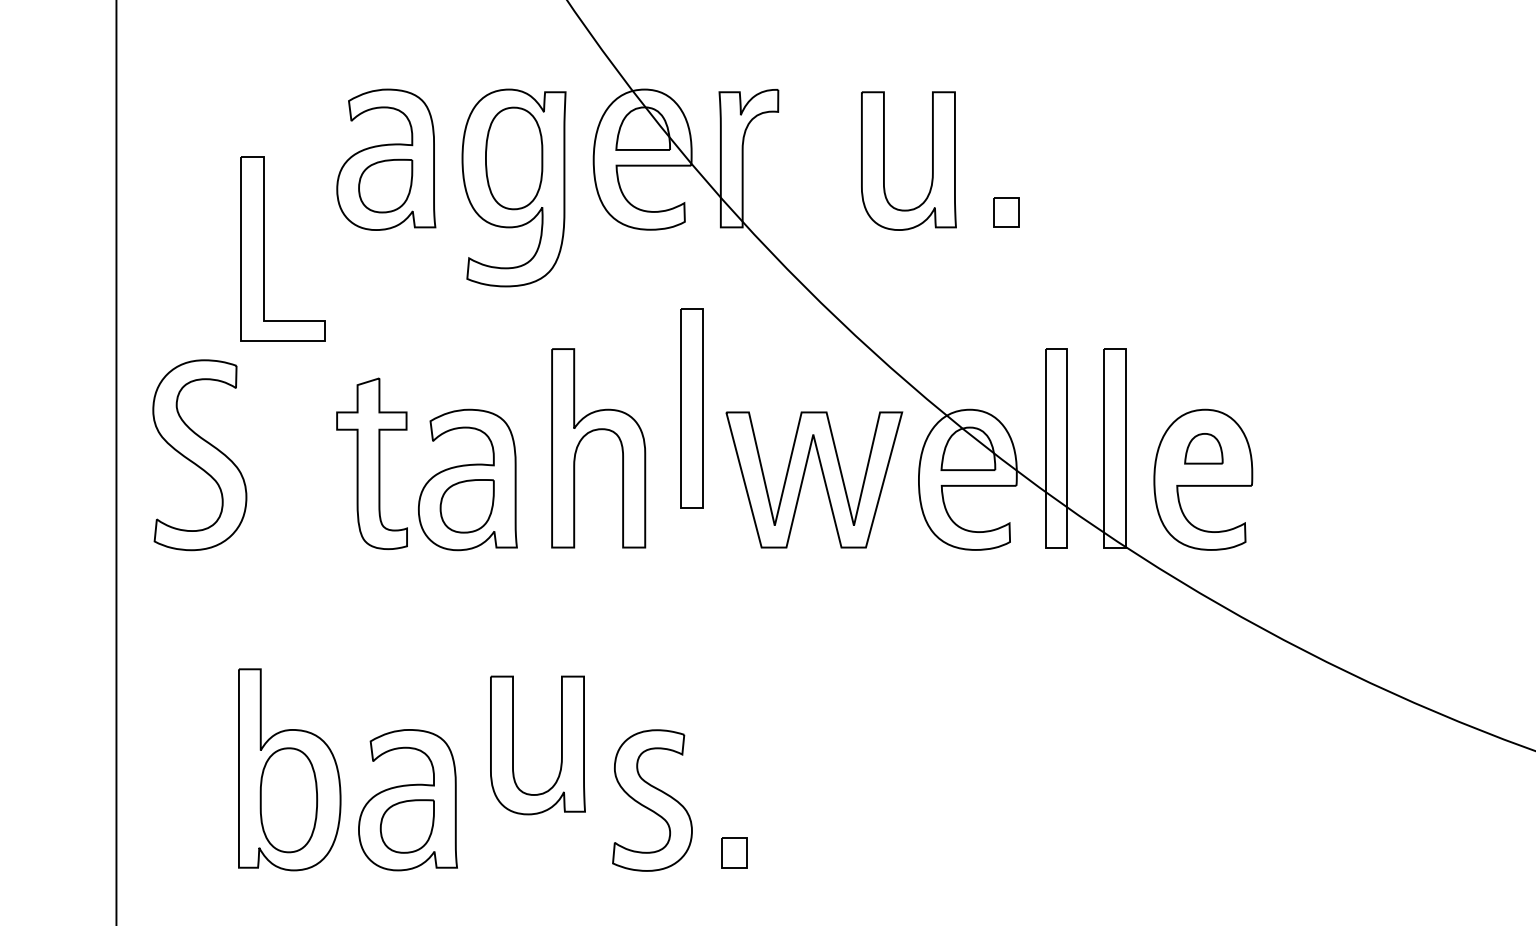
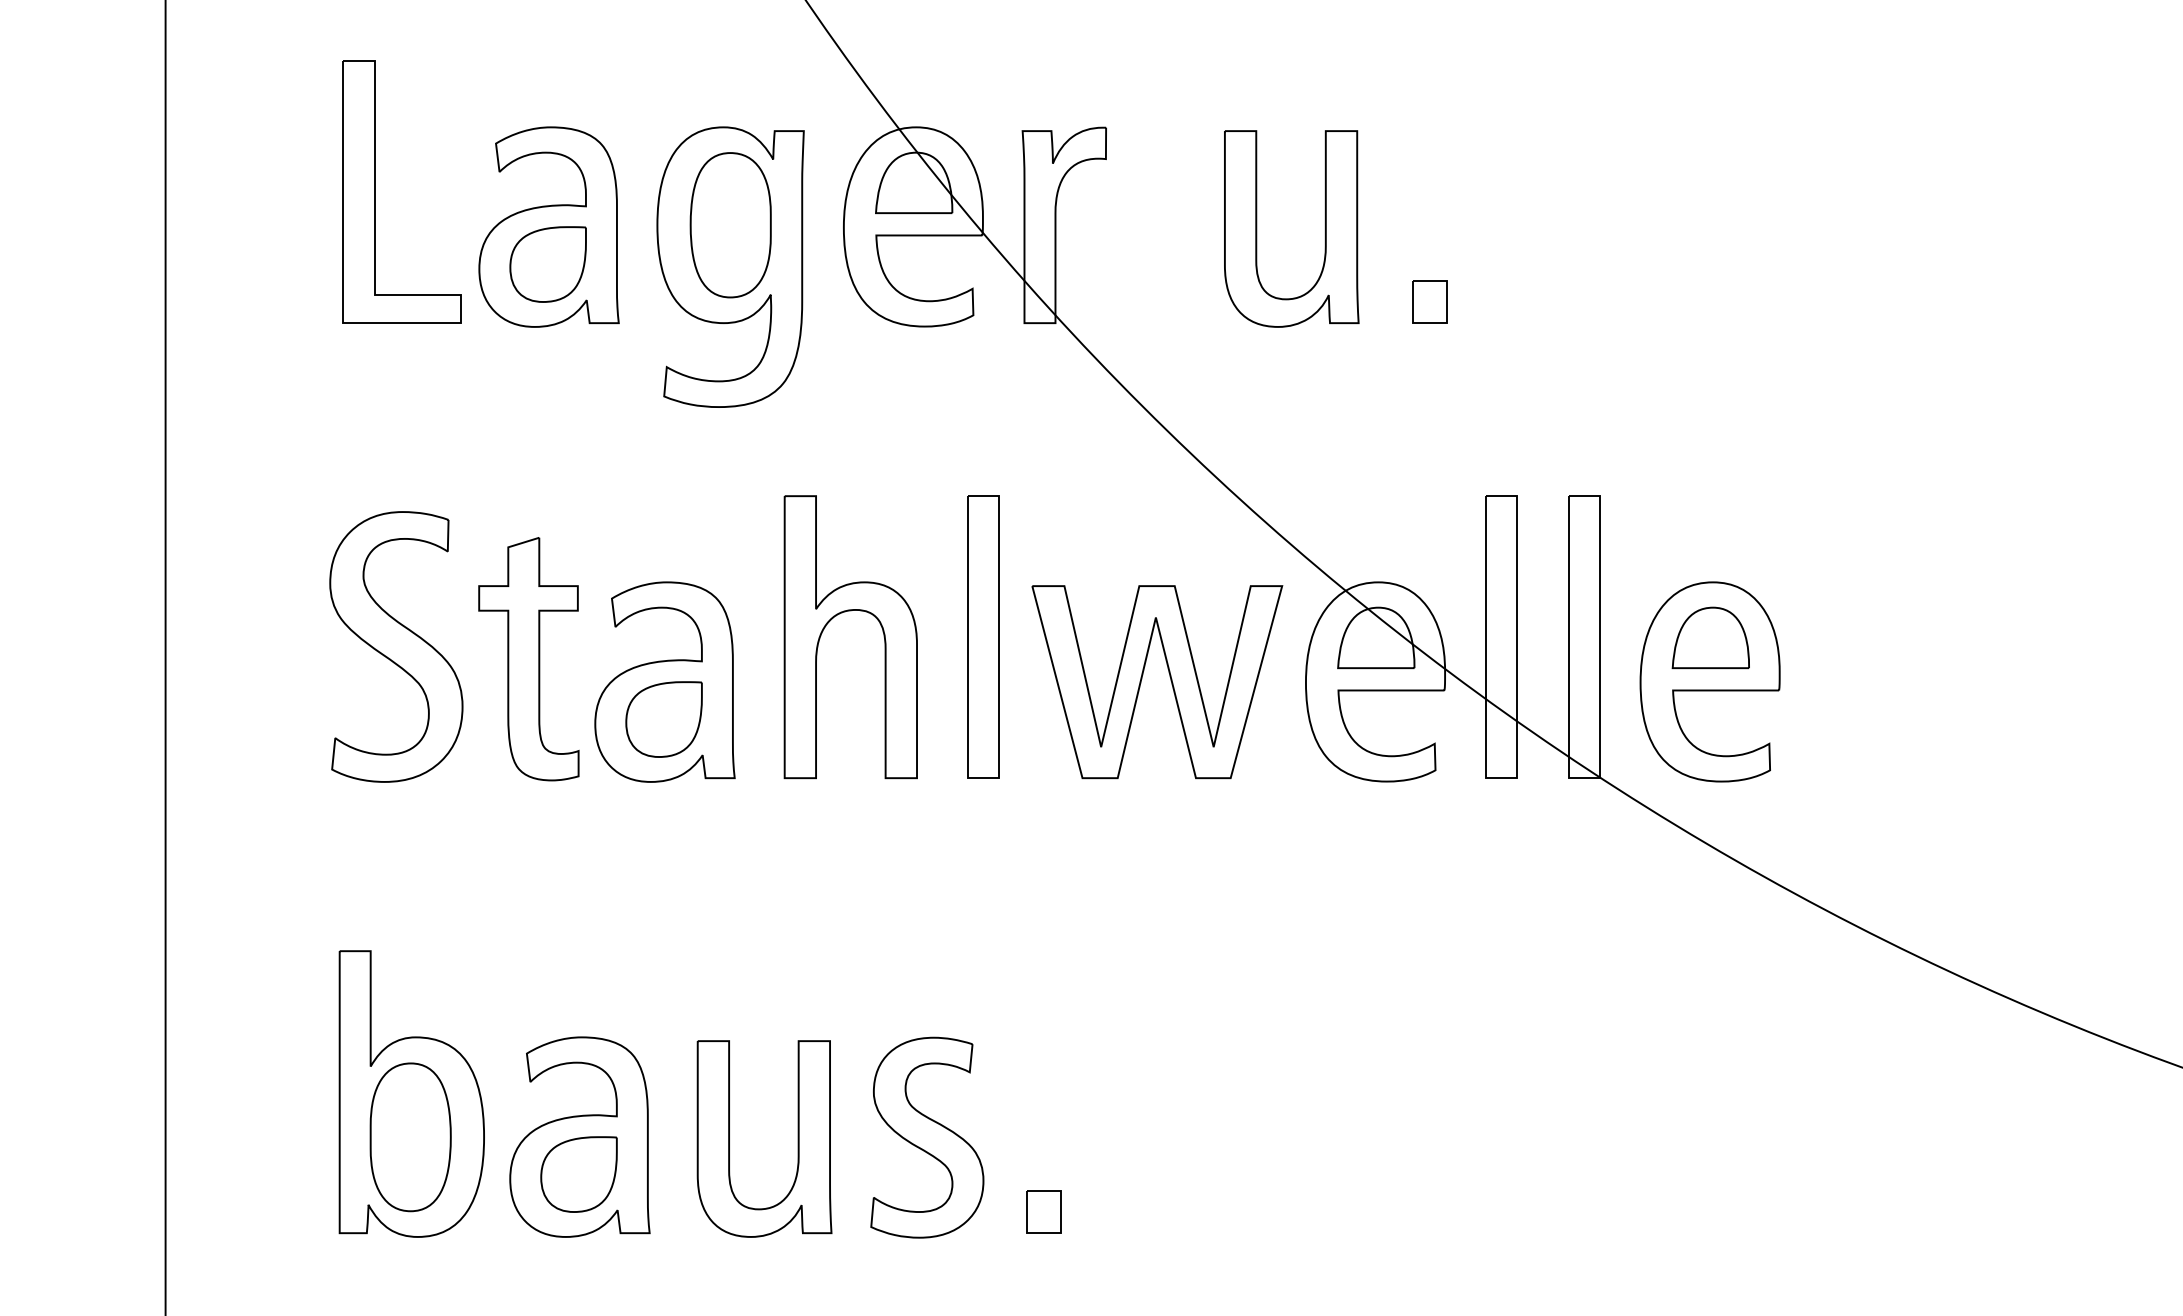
part: (264, 248) -> (375, 191), moved
part: (691, 408) -> (982, 637), moved
part: (1203, 448) -> (1710, 637), size x1.43
part: (199, 455) -> (395, 647), moved
part: (513, 745) -> (729, 1139), moved

